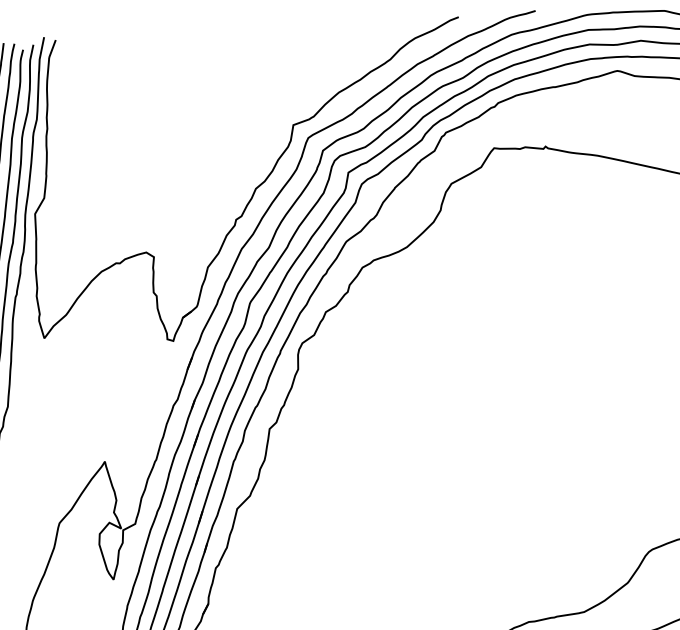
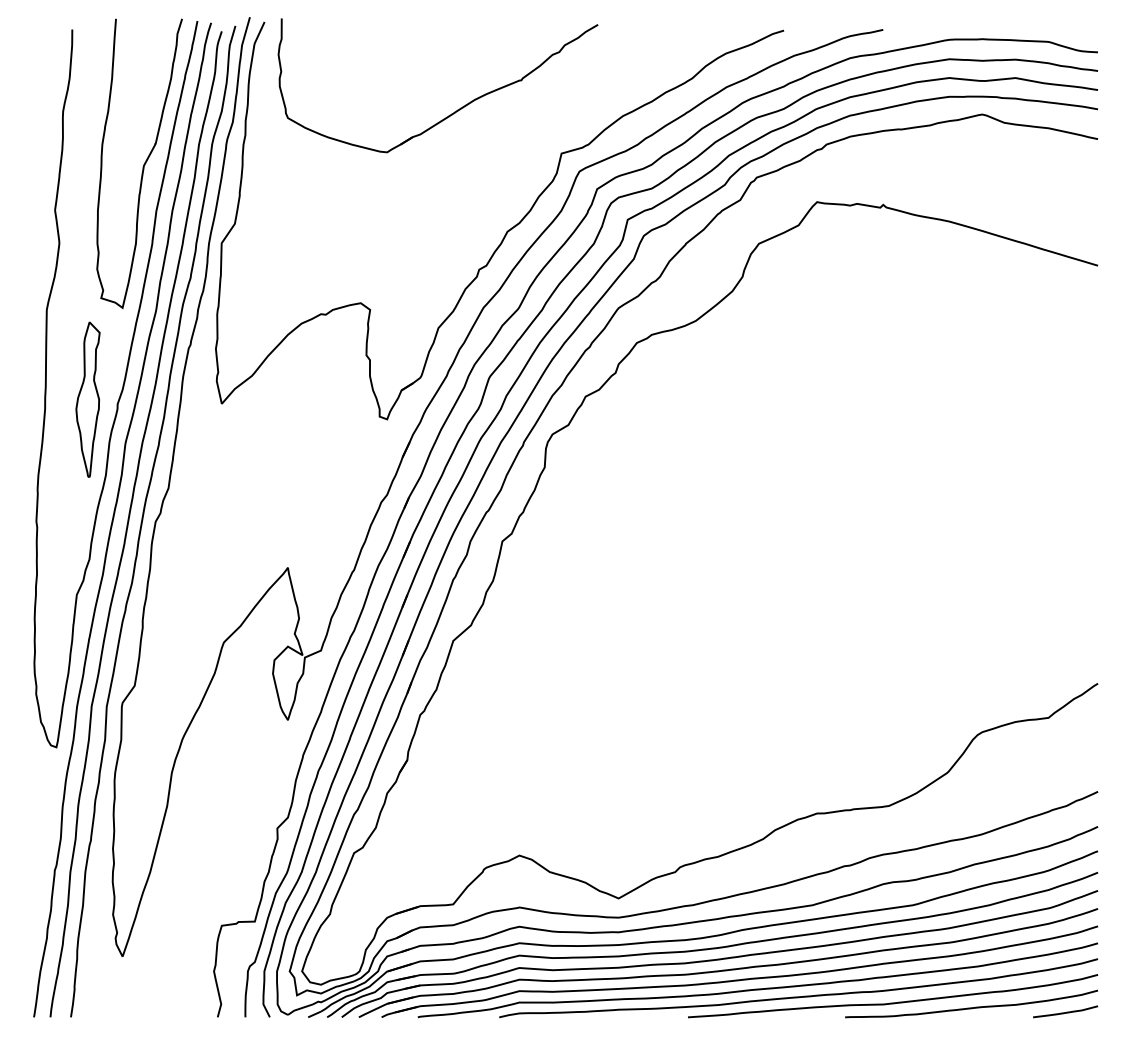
part: (208, 98) -> (454, 111), added

